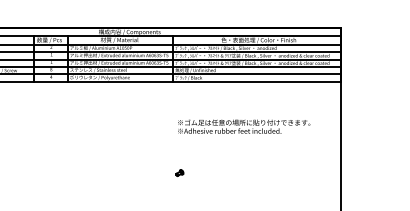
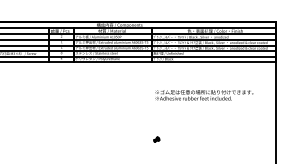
part: (179, 172) -> (156, 139), moved

